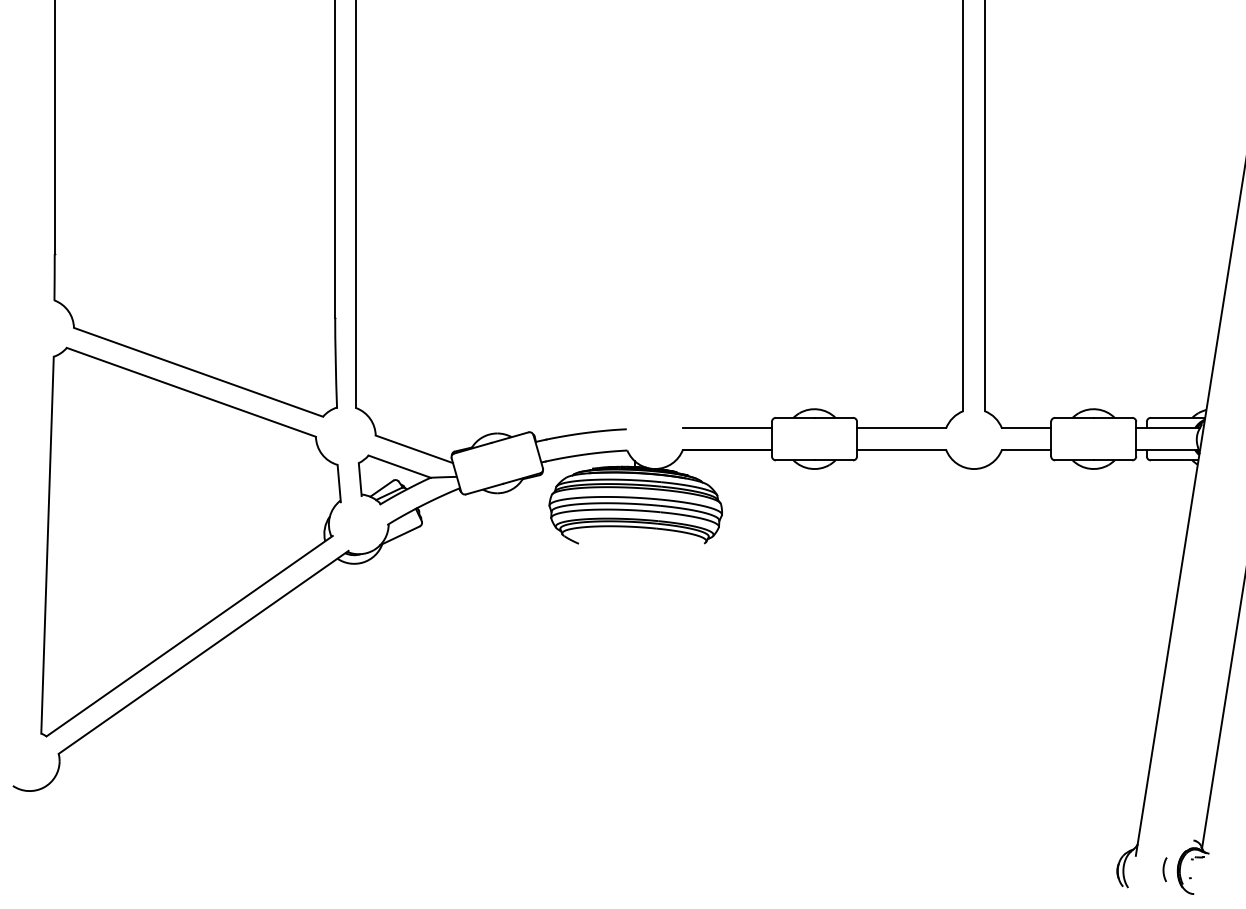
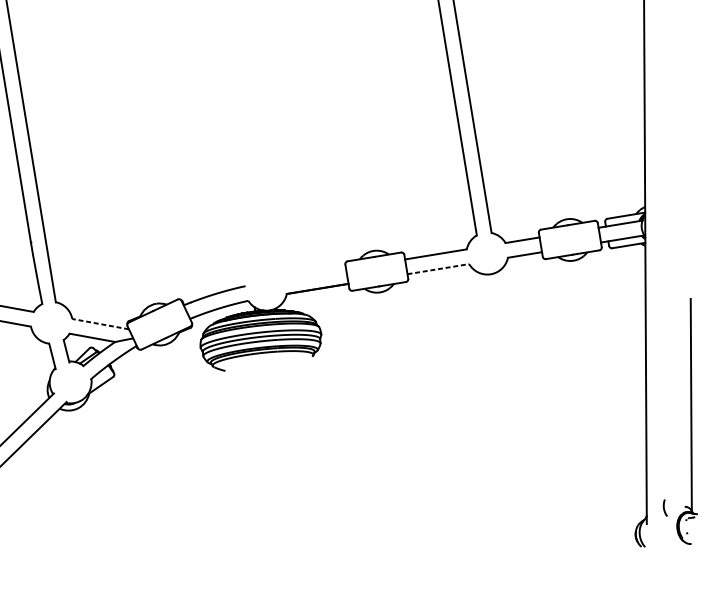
line: (726, 428) -> (314, 274), removed
line: (413, 449) -> (100, 324), solid -> dashed
line: (901, 449) -> (438, 269), solid -> dashed
curve: (1164, 869) -> (664, 508), moved

